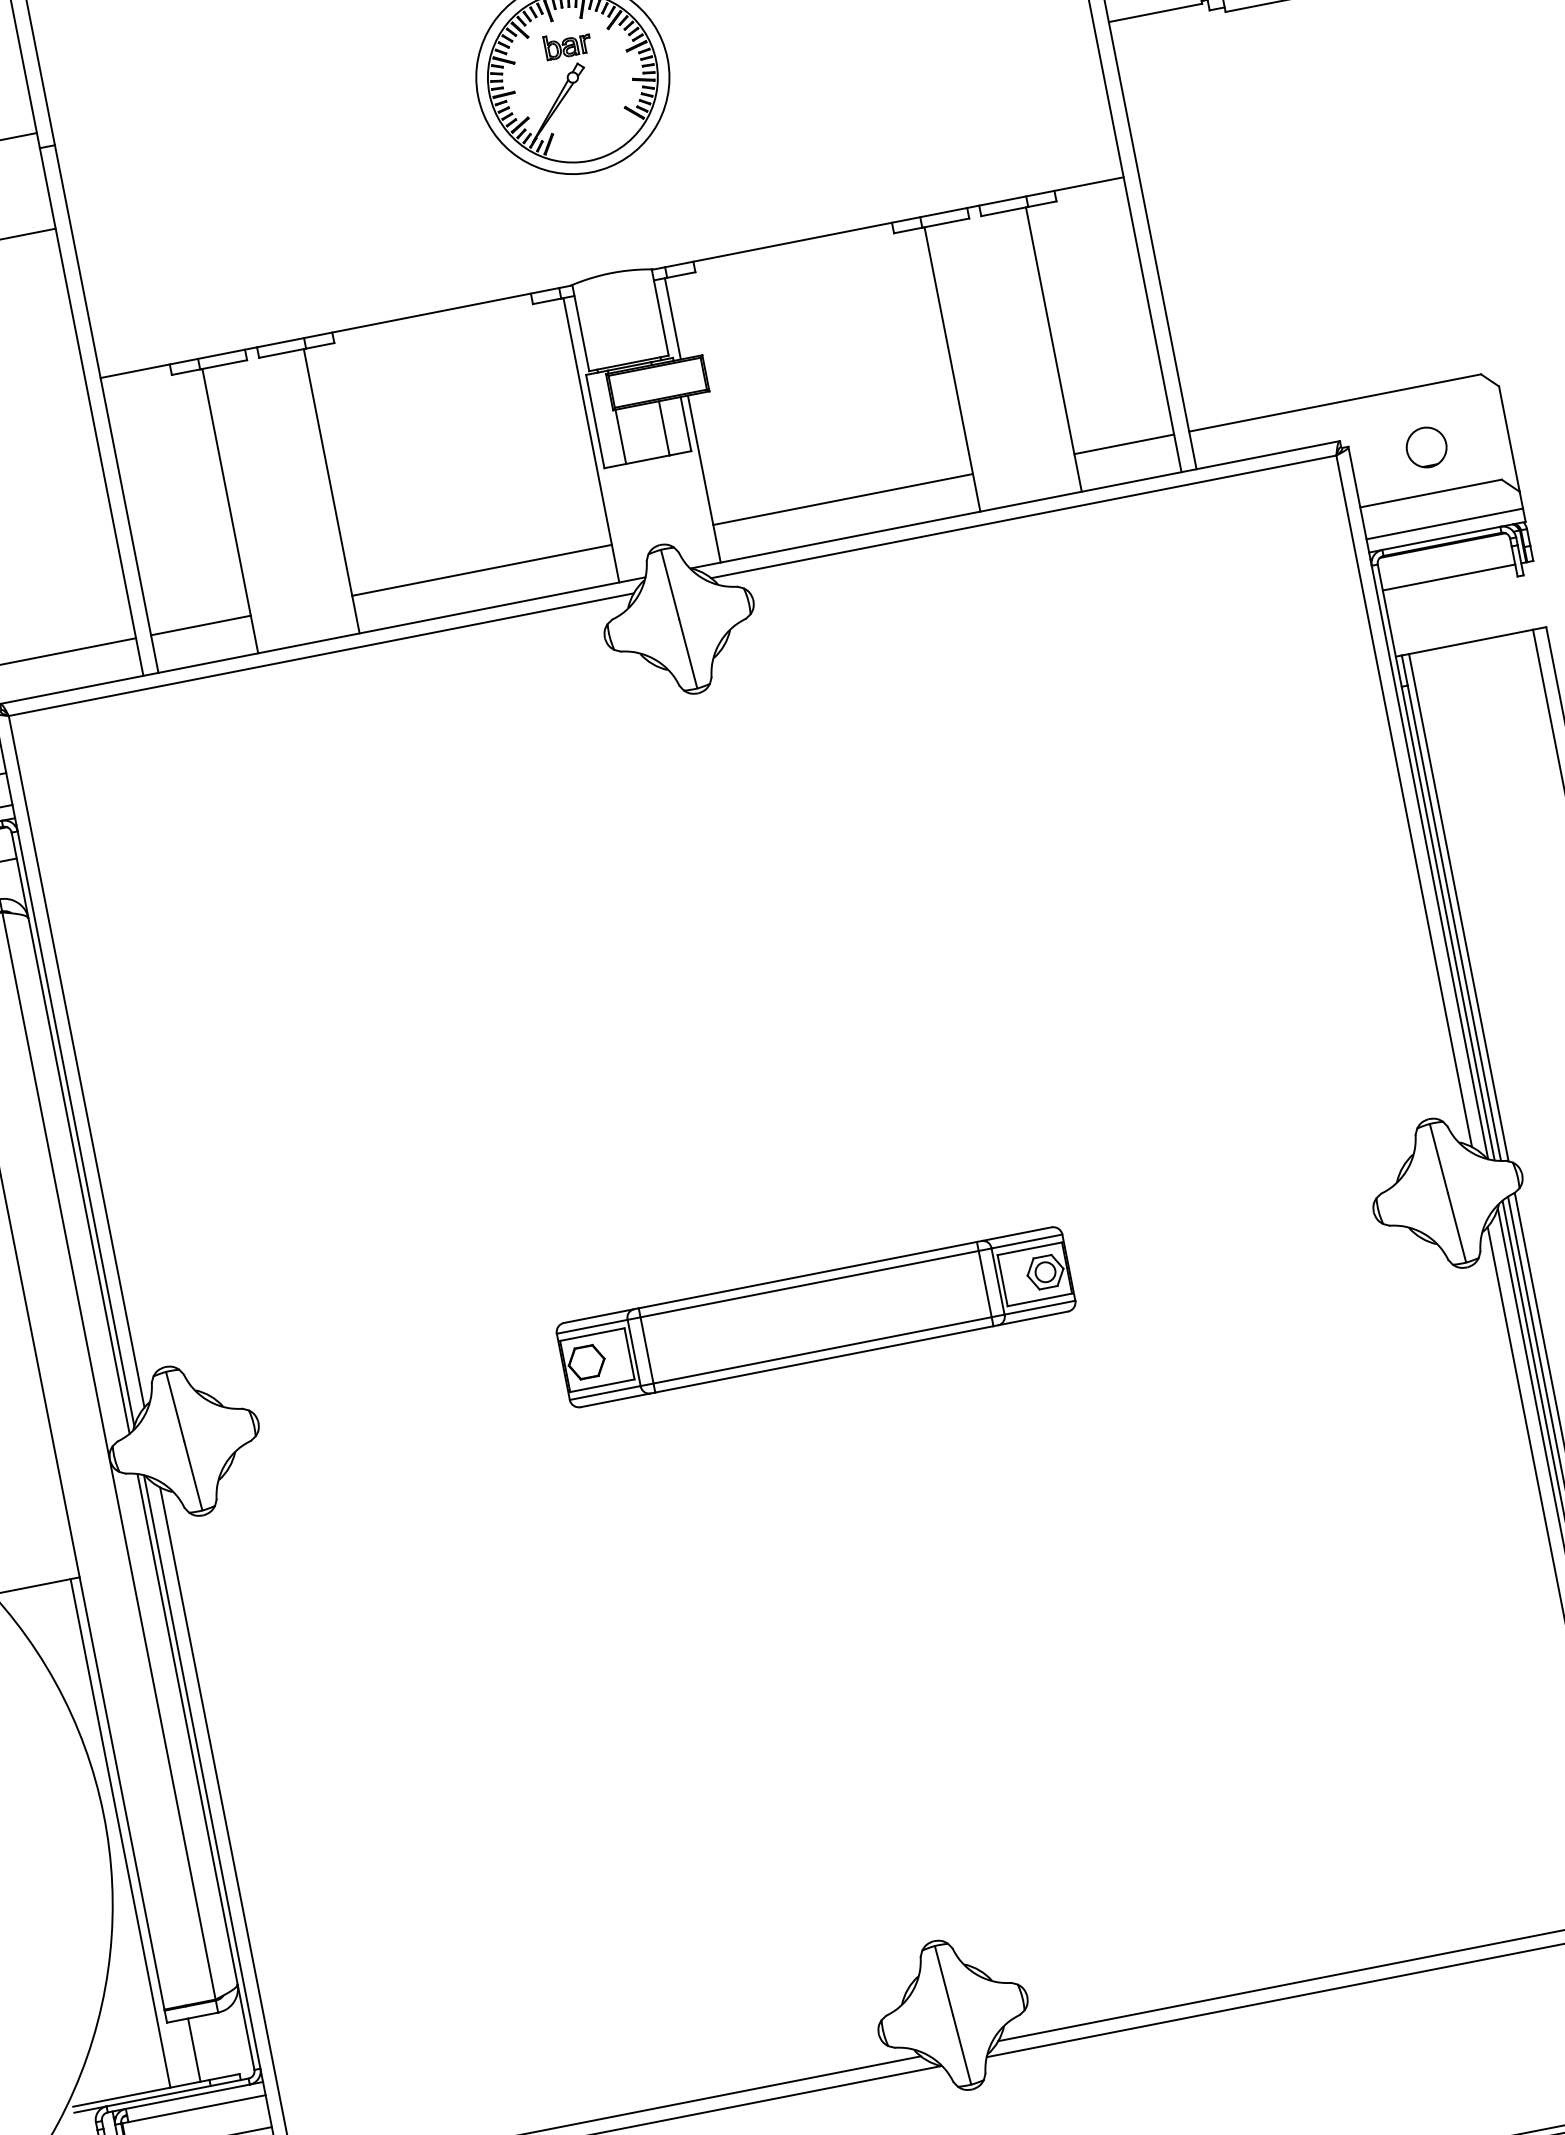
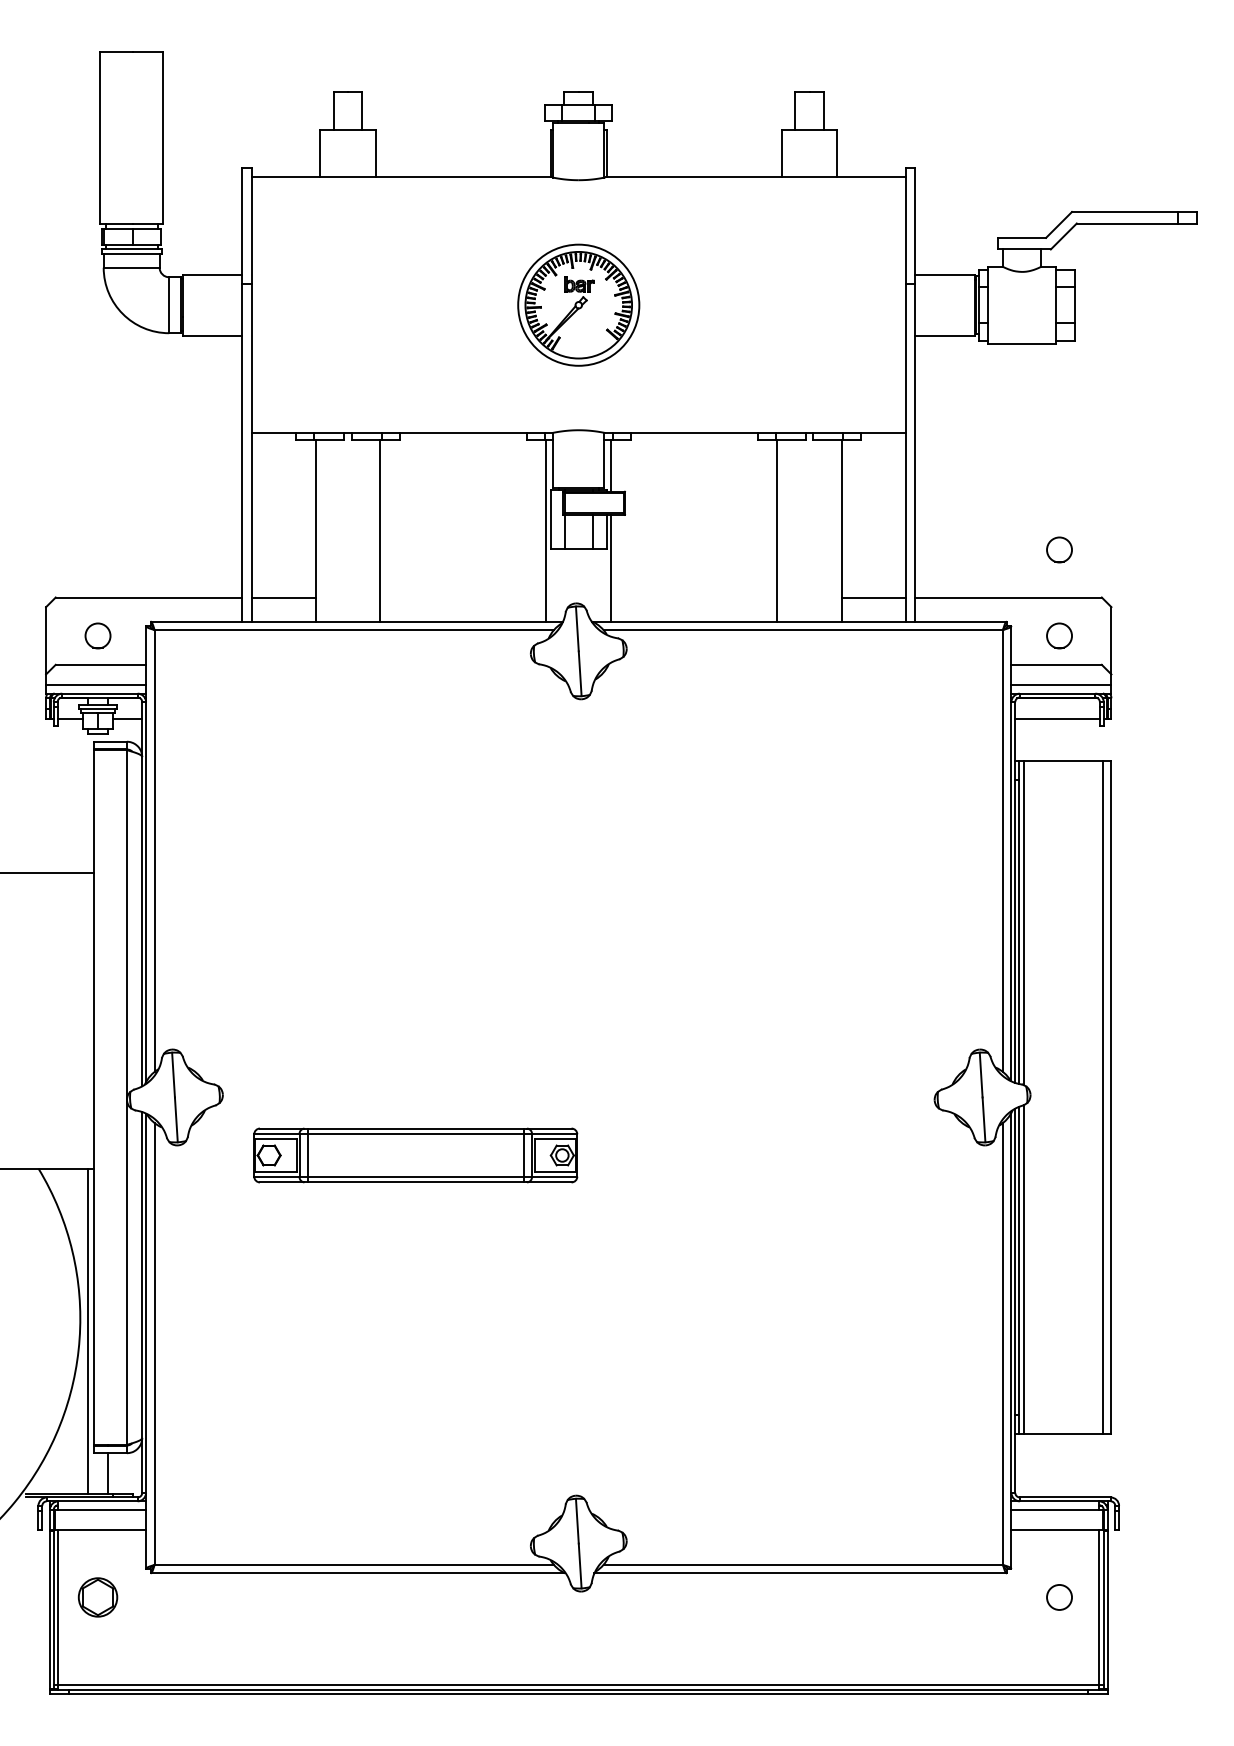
part: (1400, 312) -> (1059, 549), added
line: (843, 499) -> (694, 597), removed
line: (482, 570) -> (463, 597), removed
part: (815, 1317) -> (415, 1155), moved

